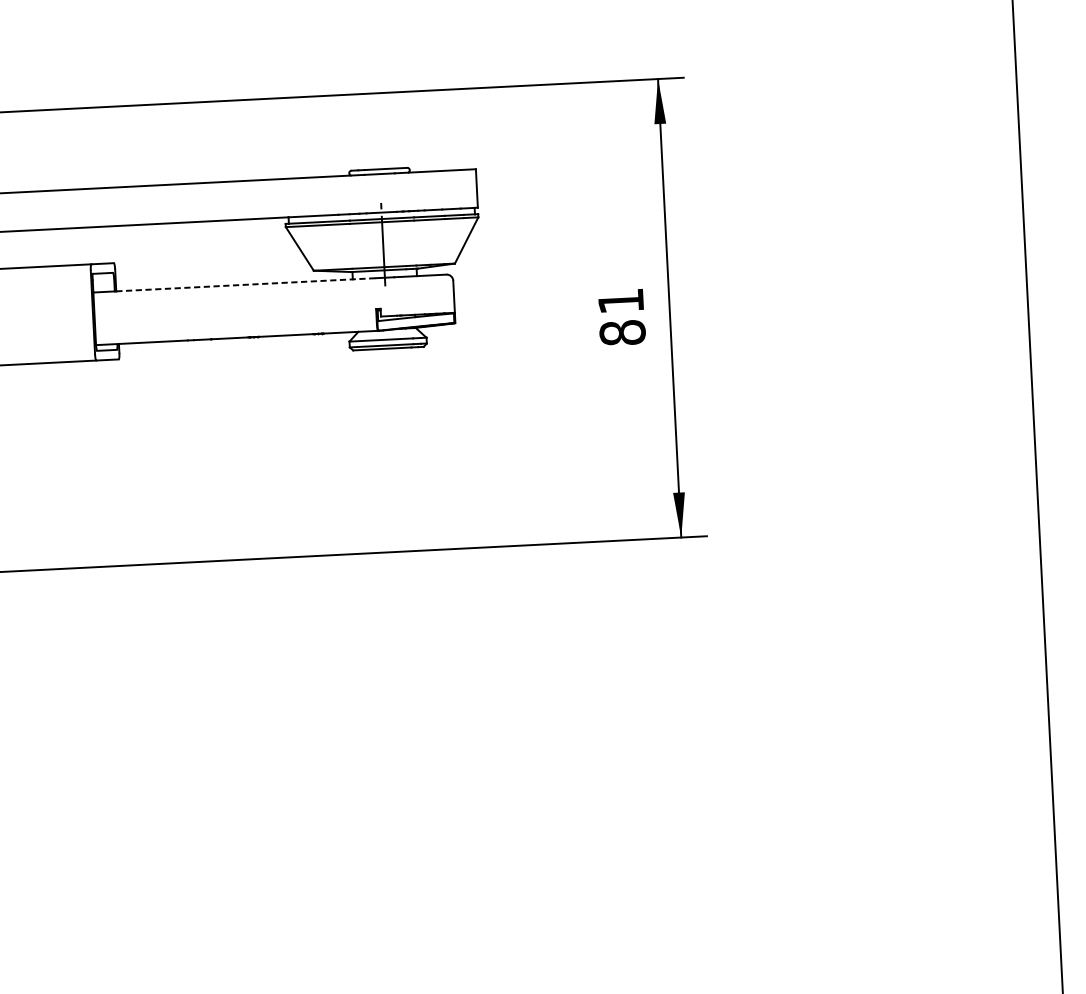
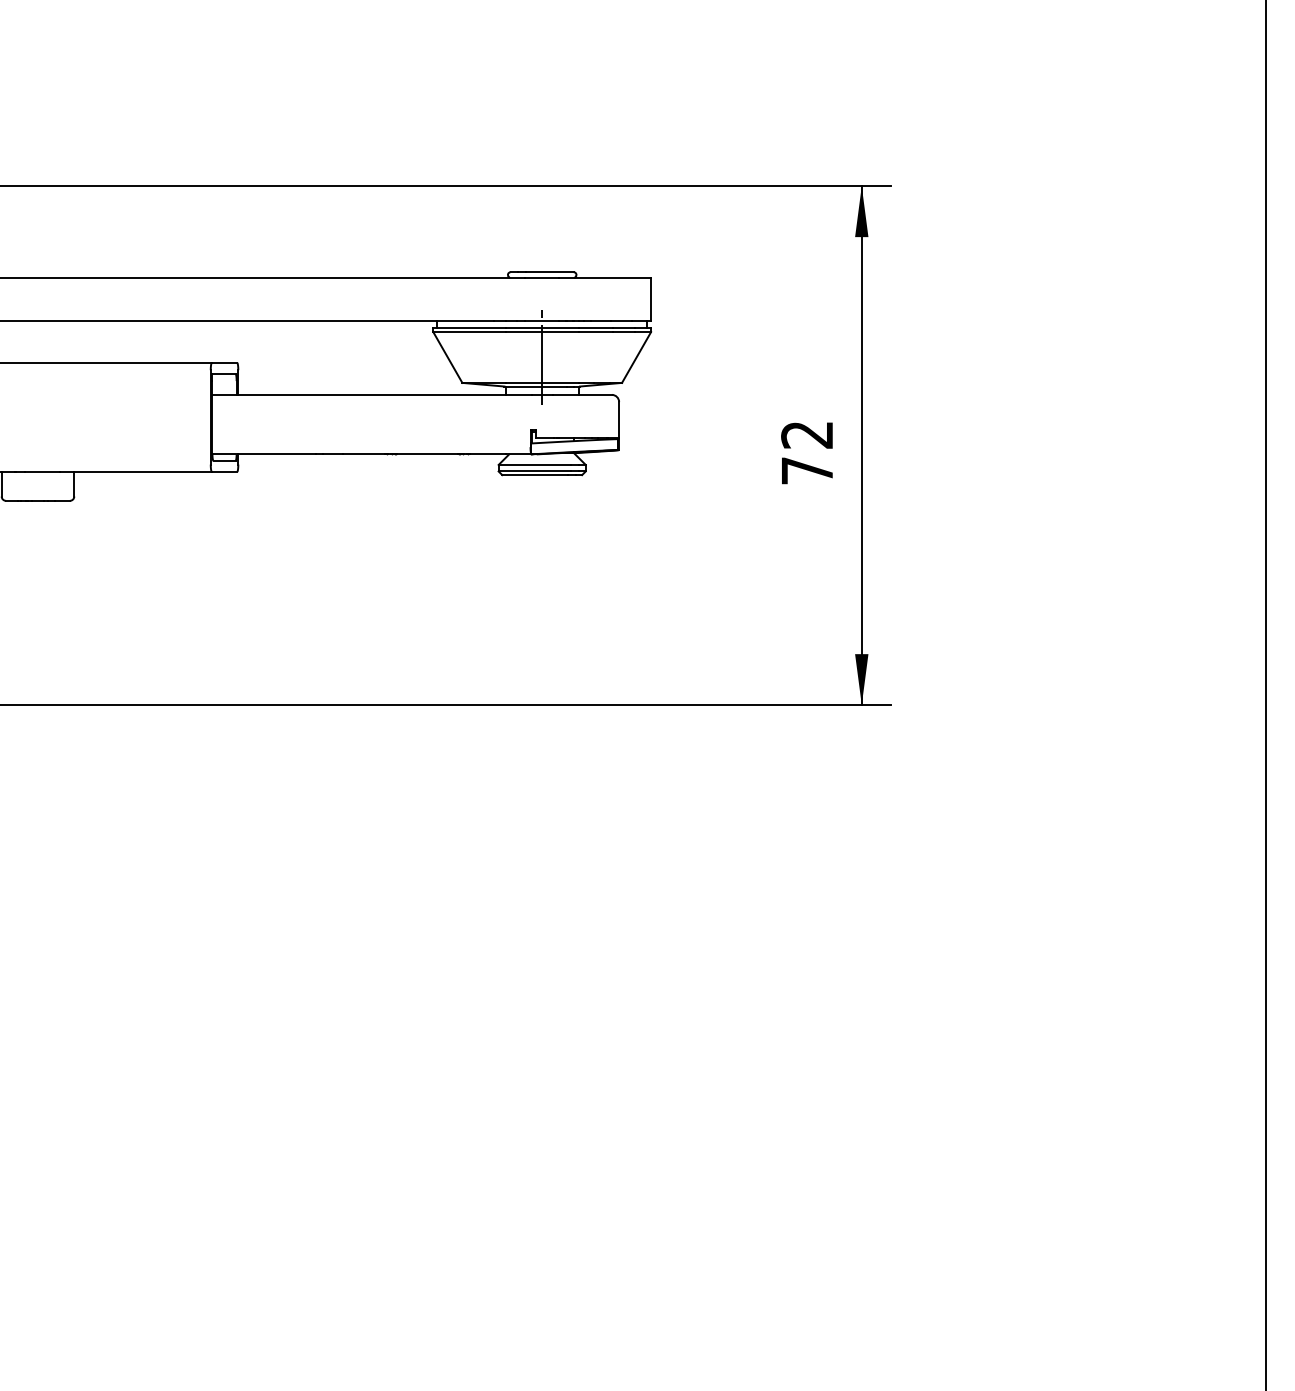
line: (245, 284) -> (384, 394), dashed -> solid
text: (622, 317) -> (807, 453), 81 -> 72

